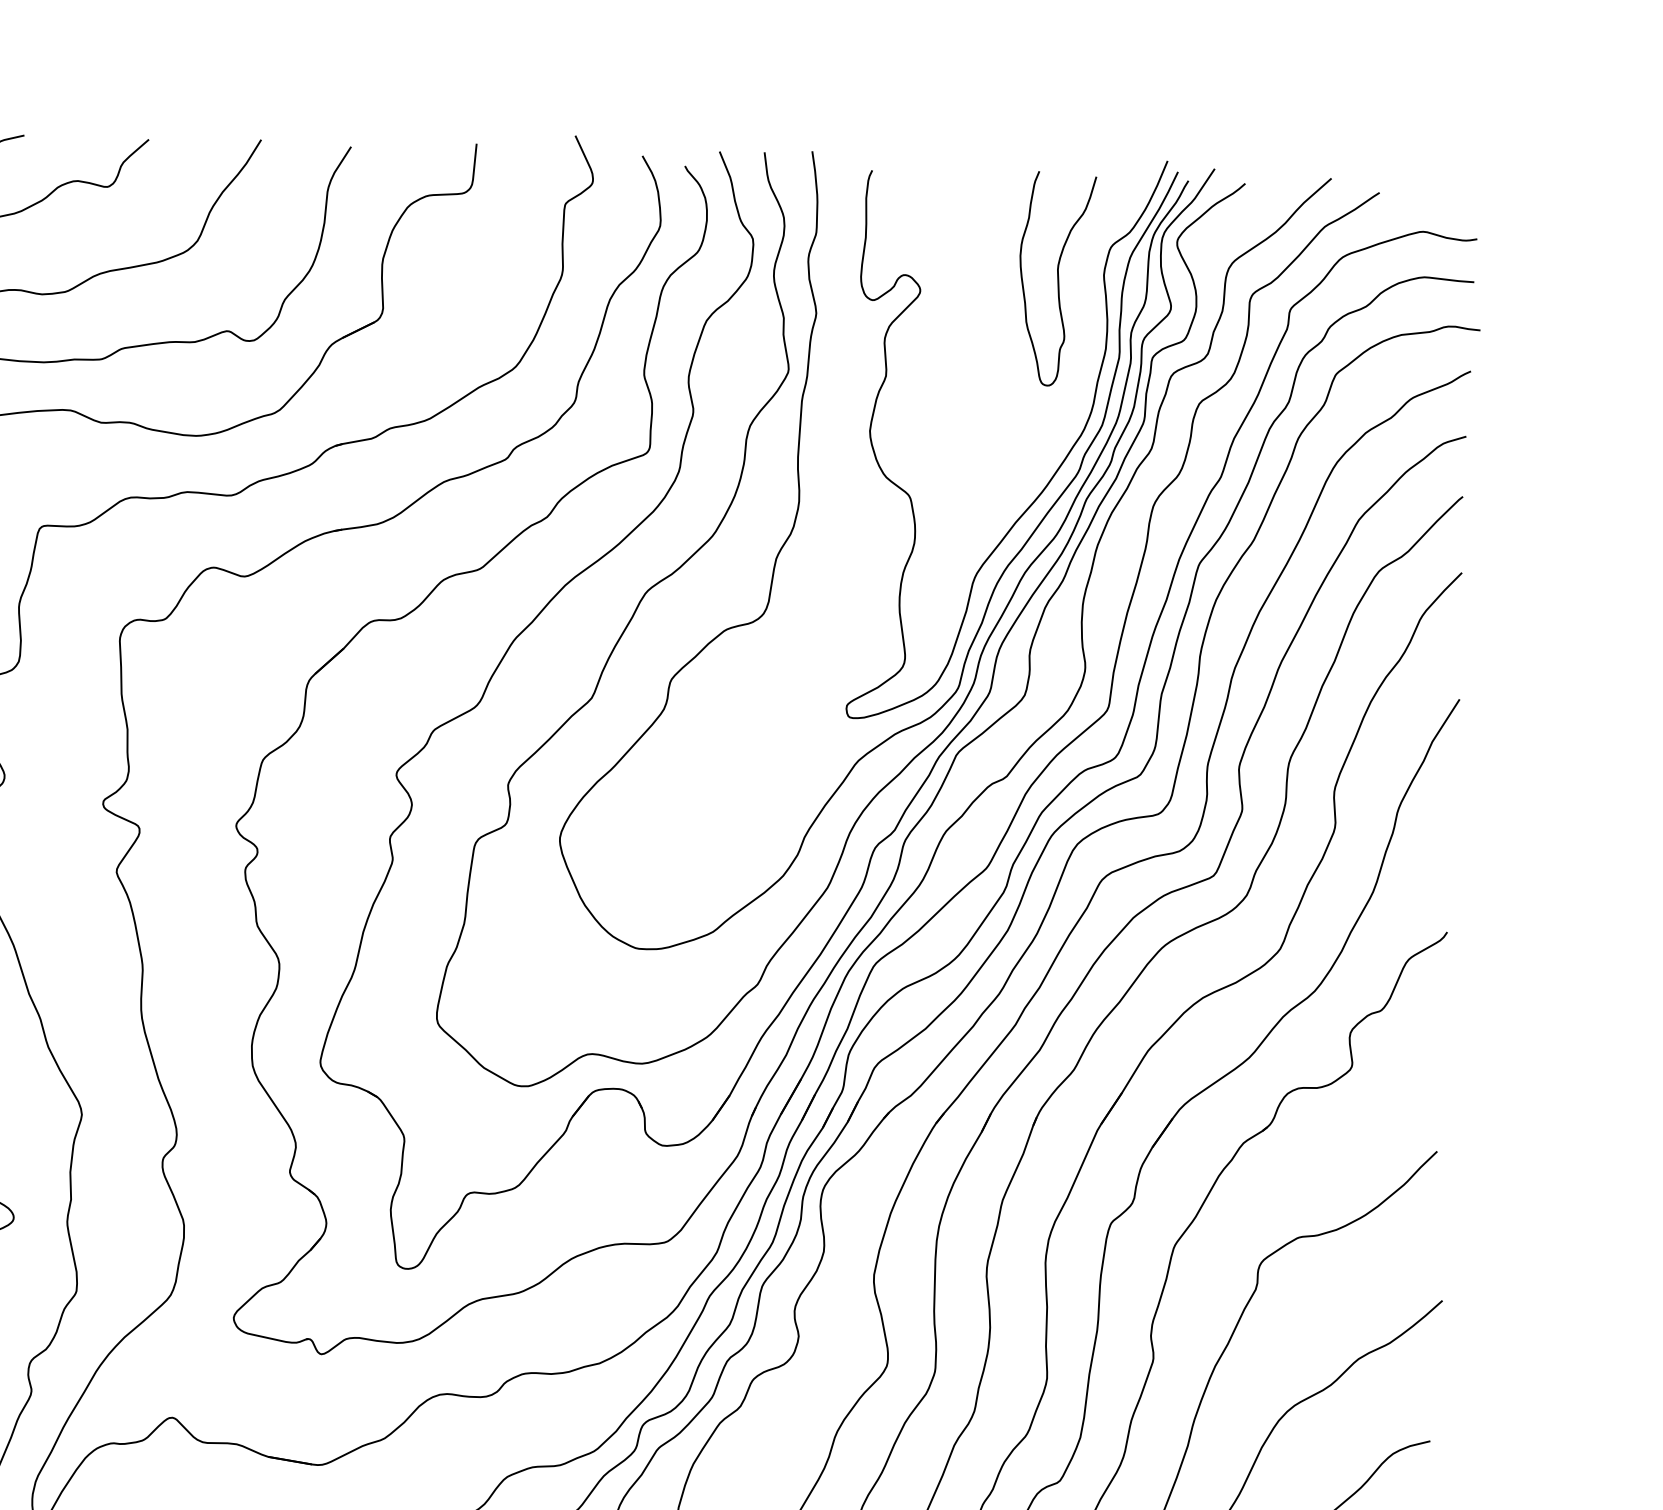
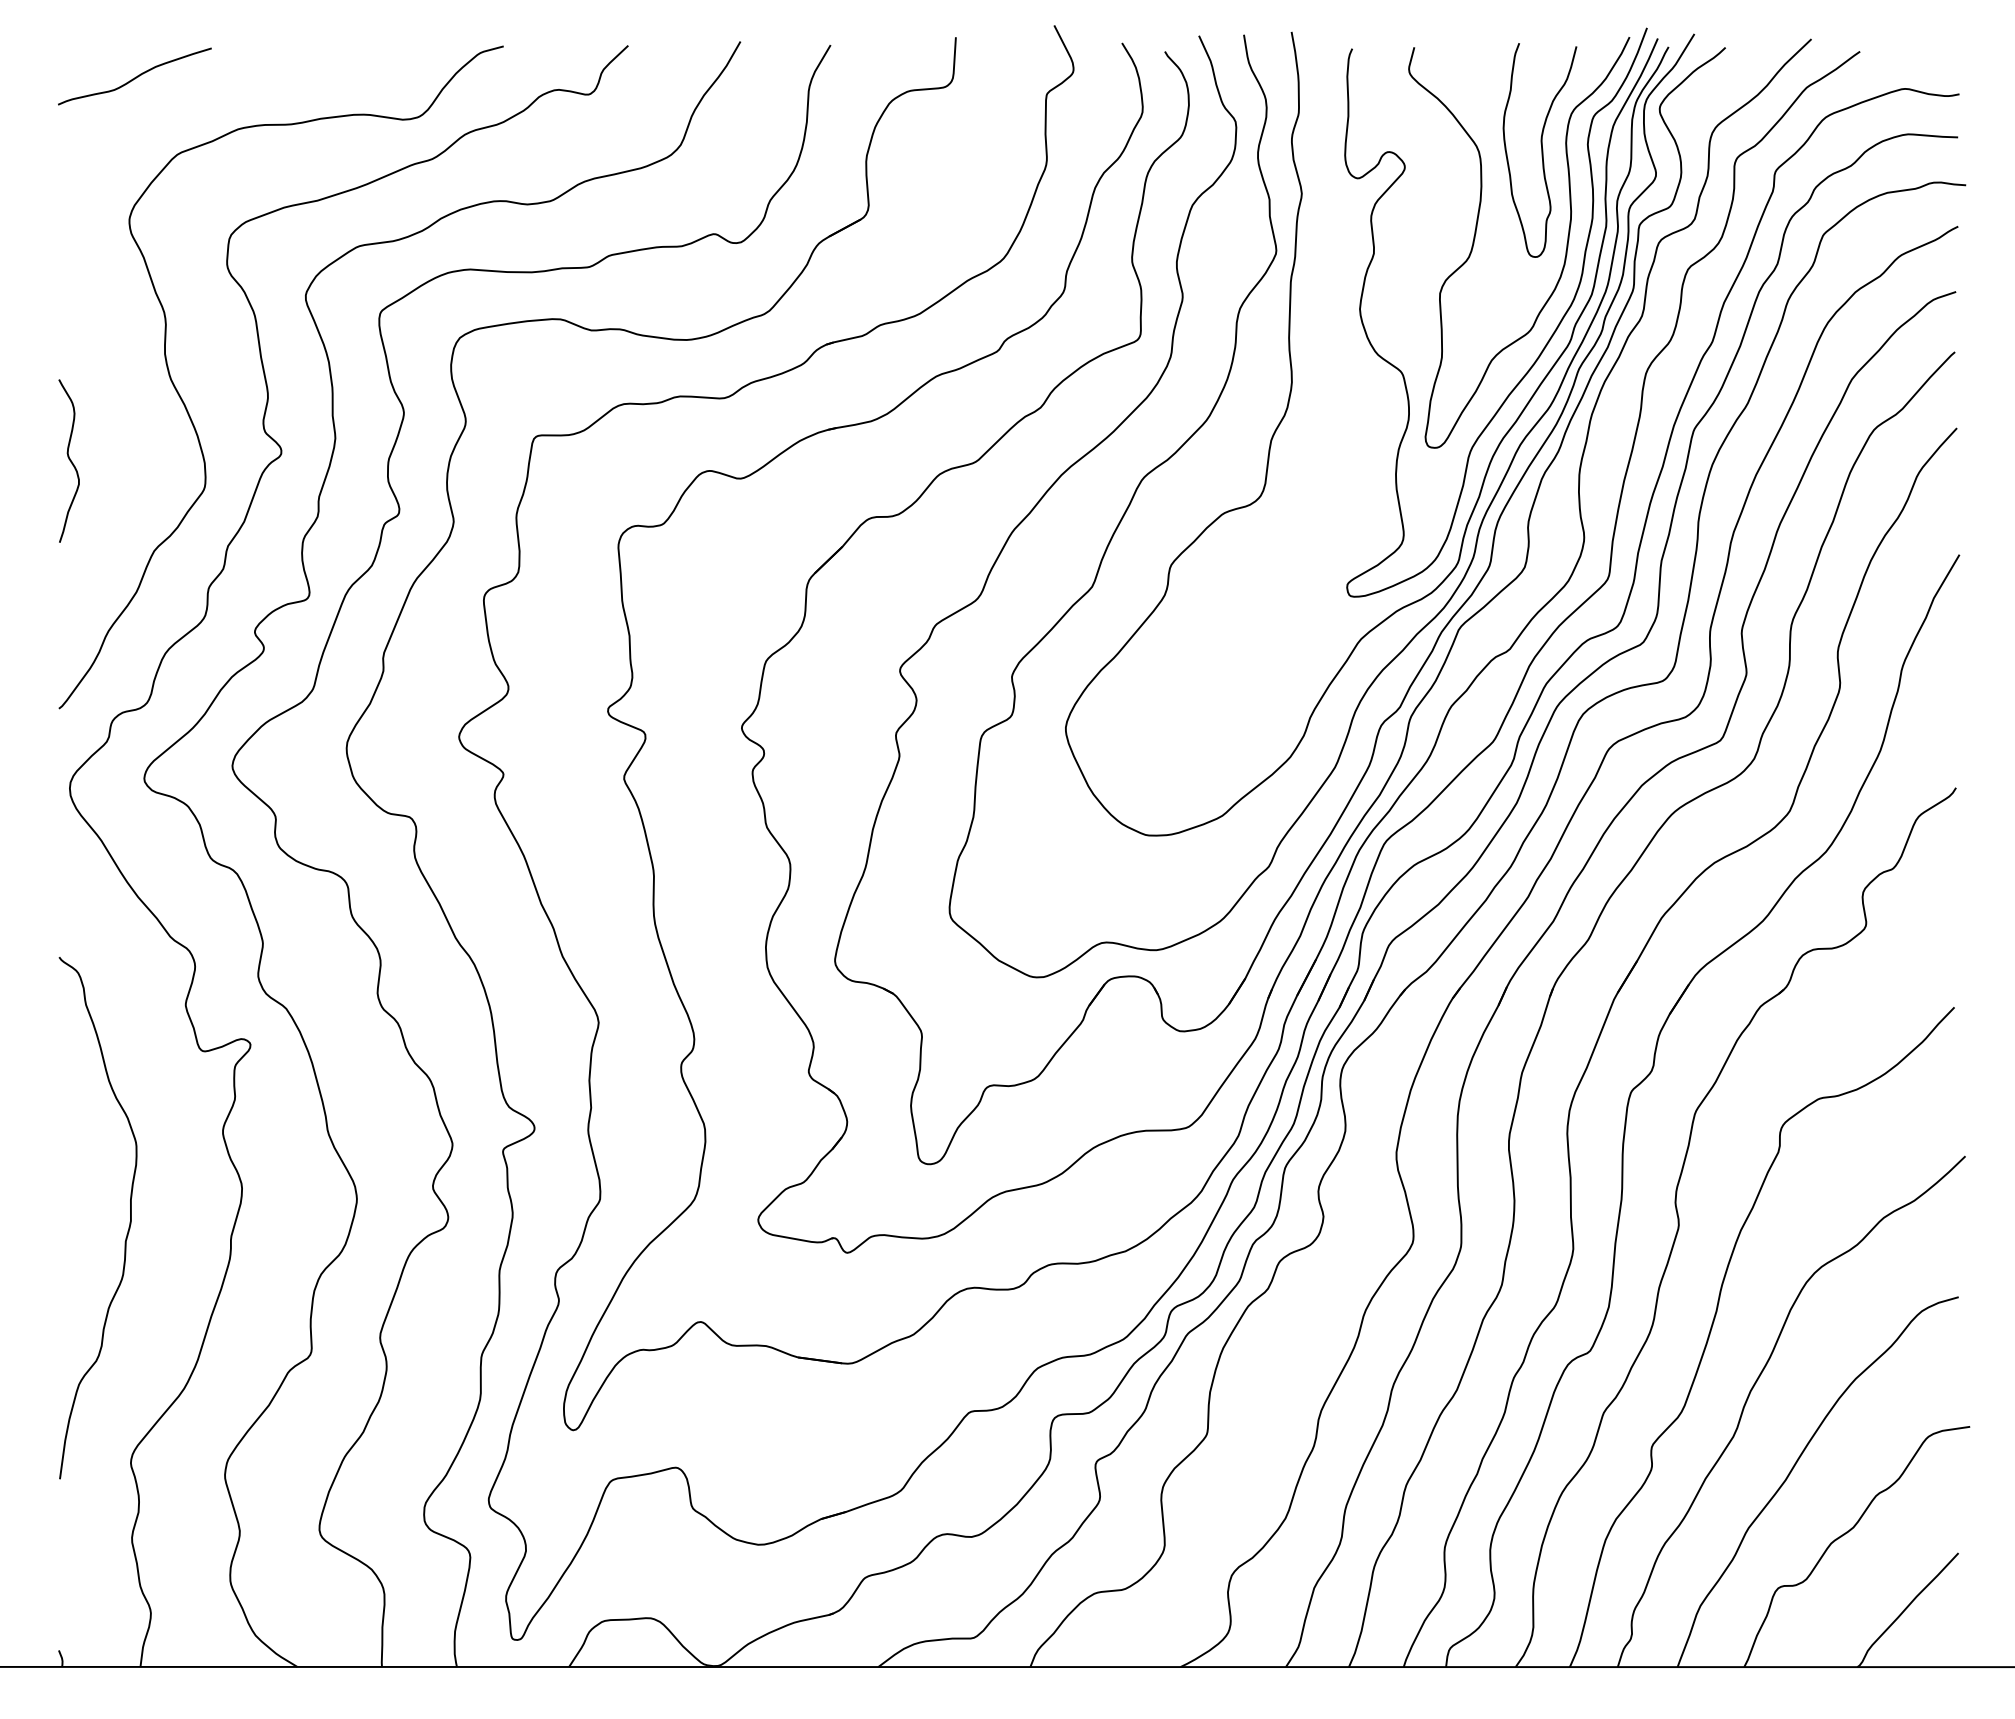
curve: (989, 359) -> (1476, 233), added

